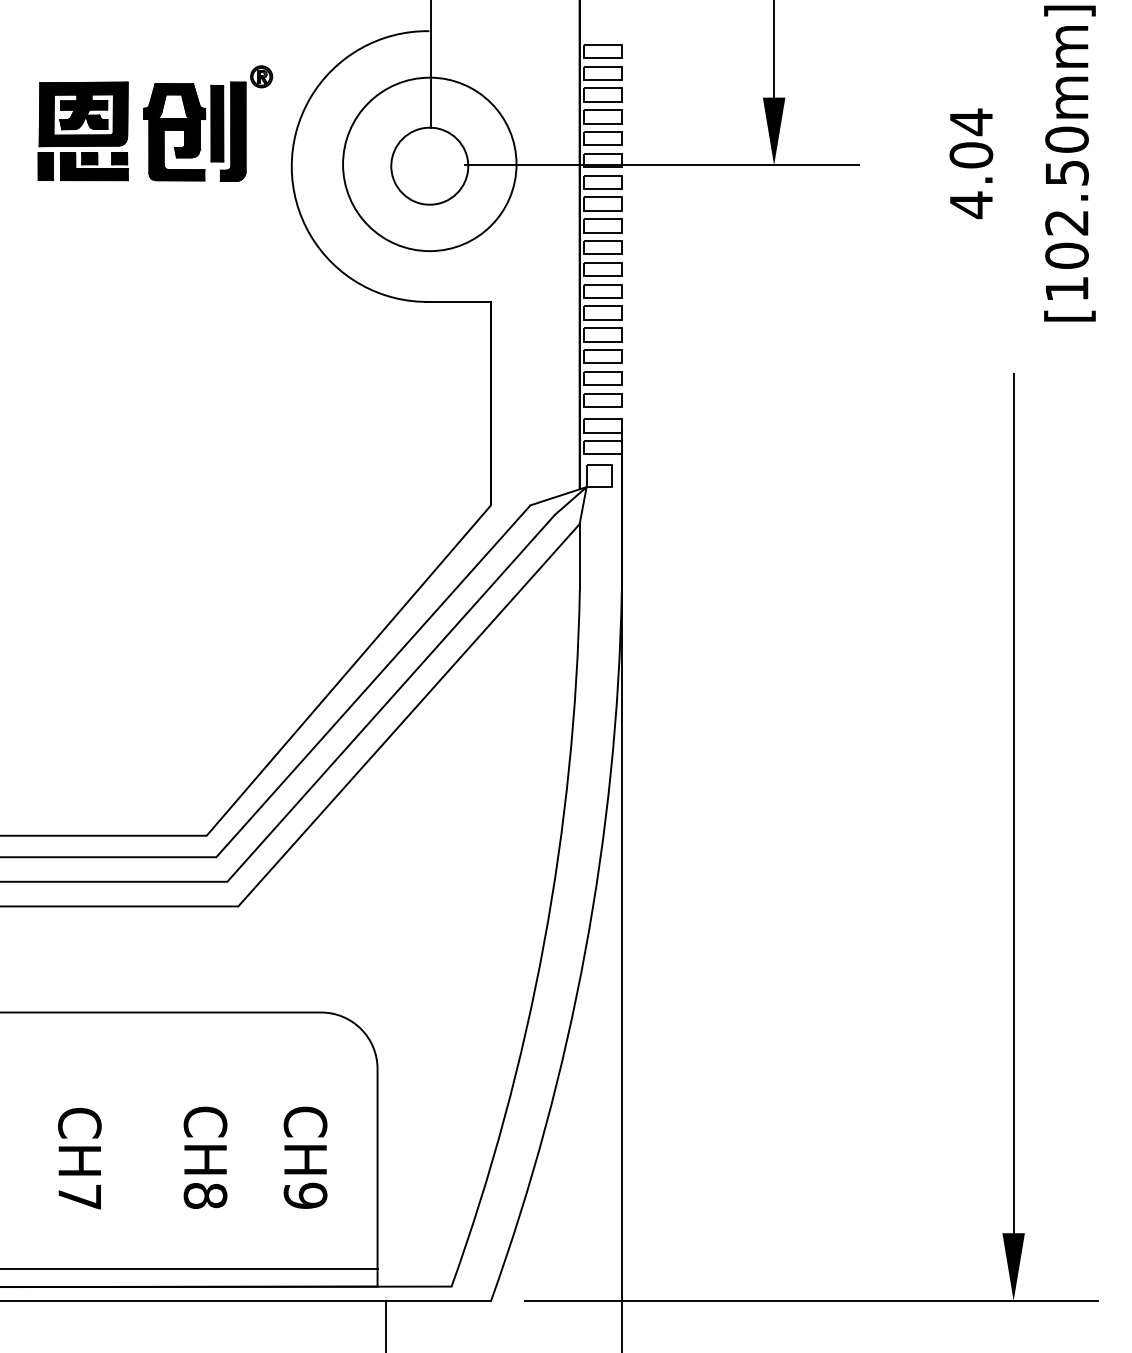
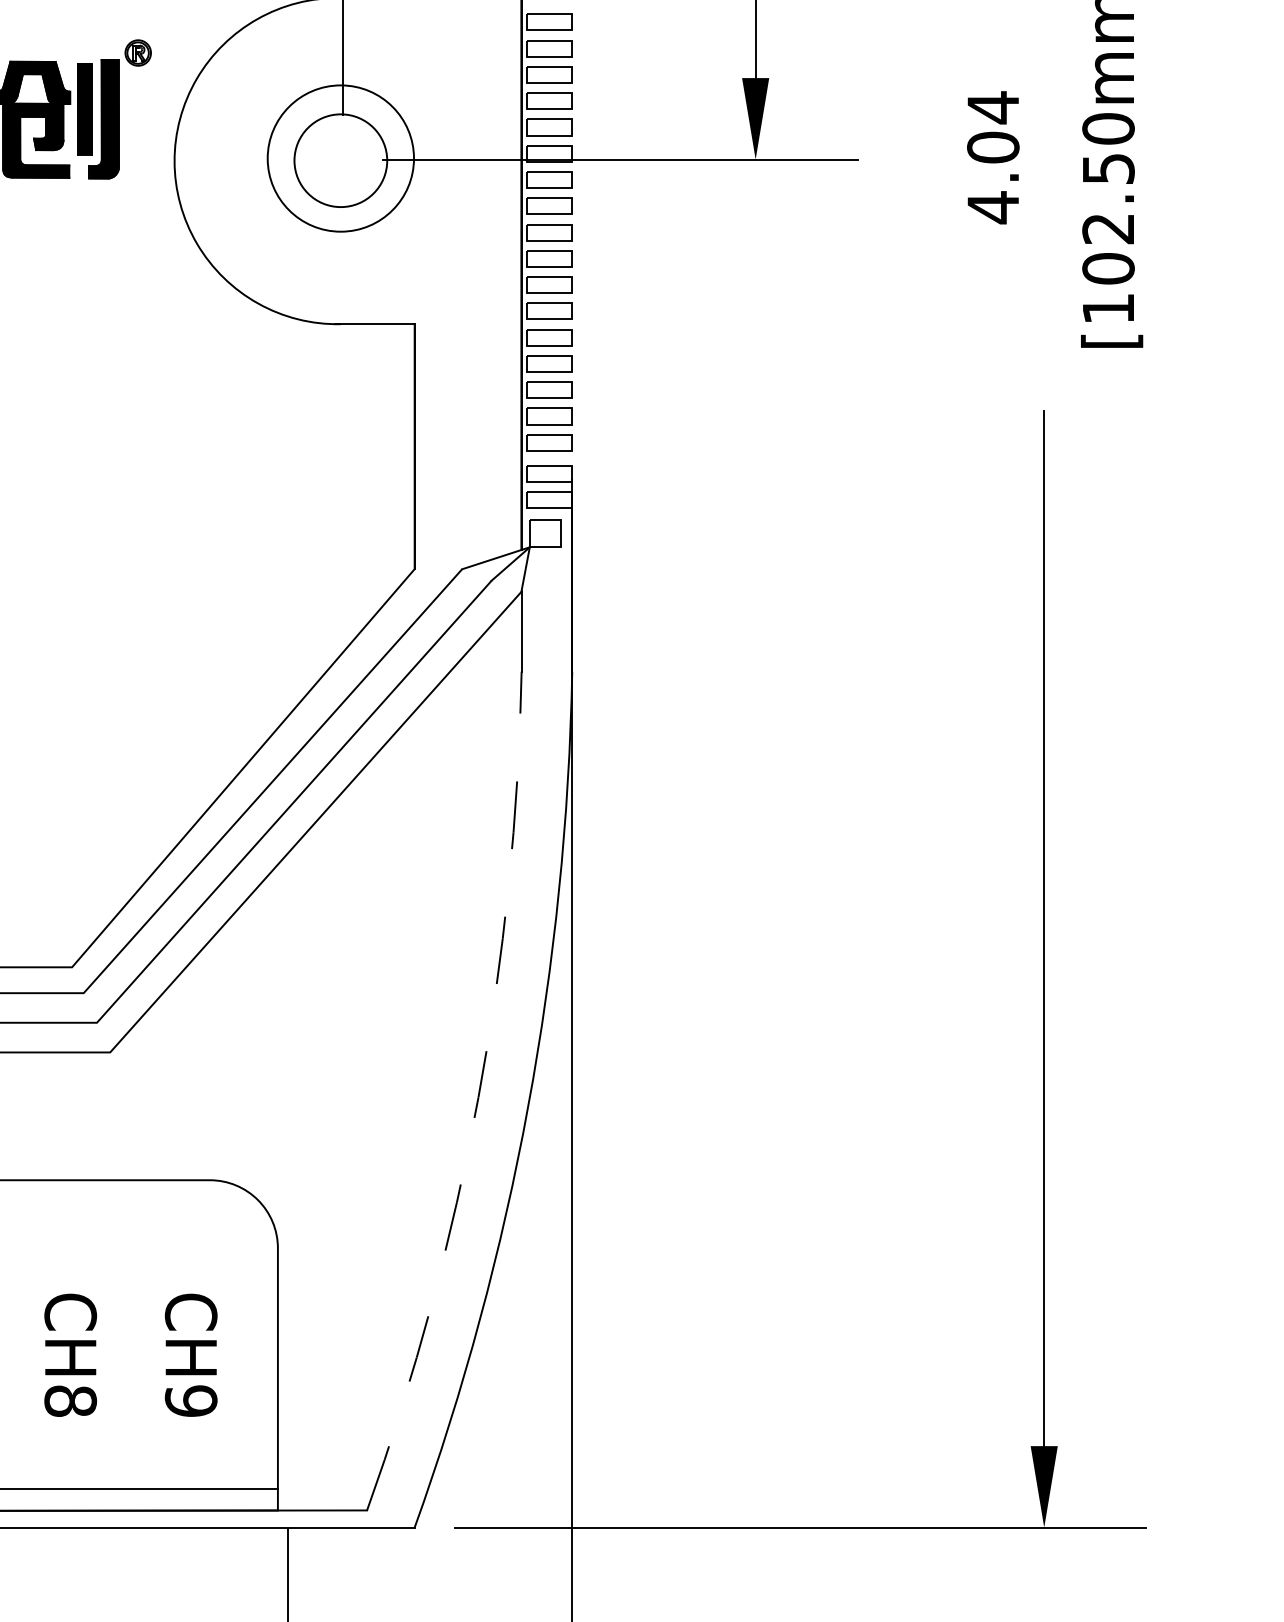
circle: (429, 164) -> (340, 158), size x0.7
arc: (544, 943) -> (479, 1097), solid -> dashed

